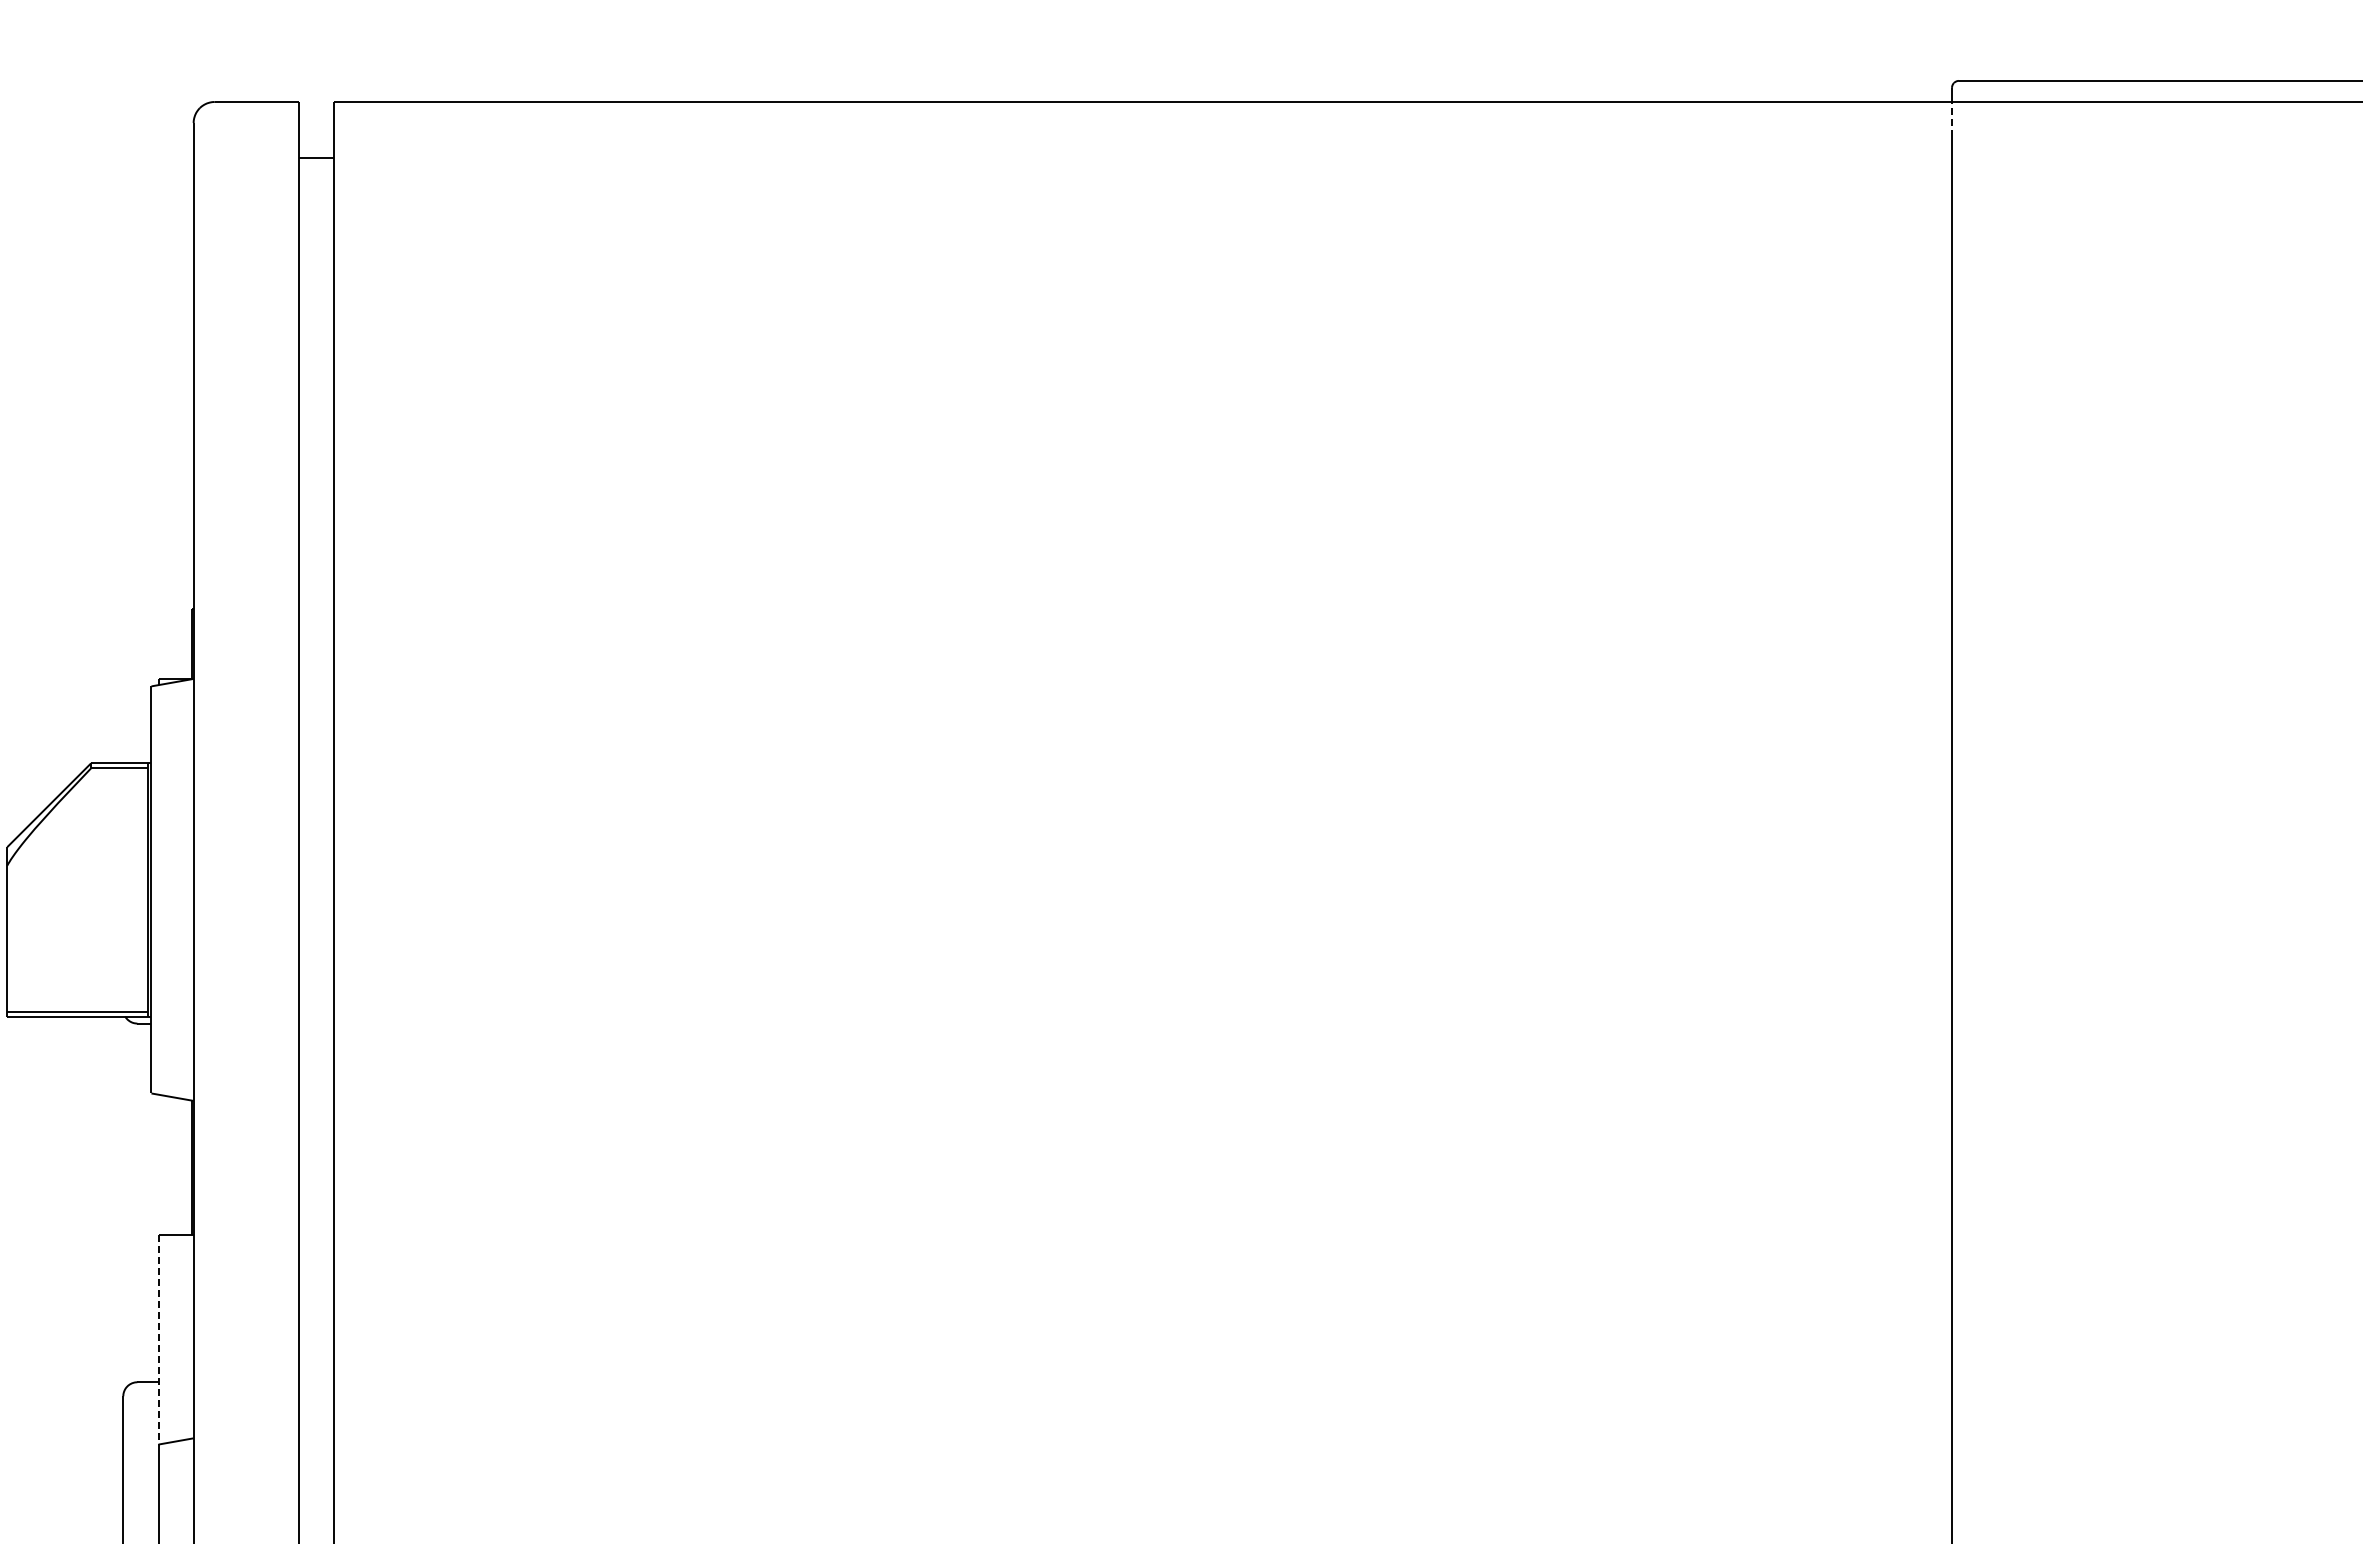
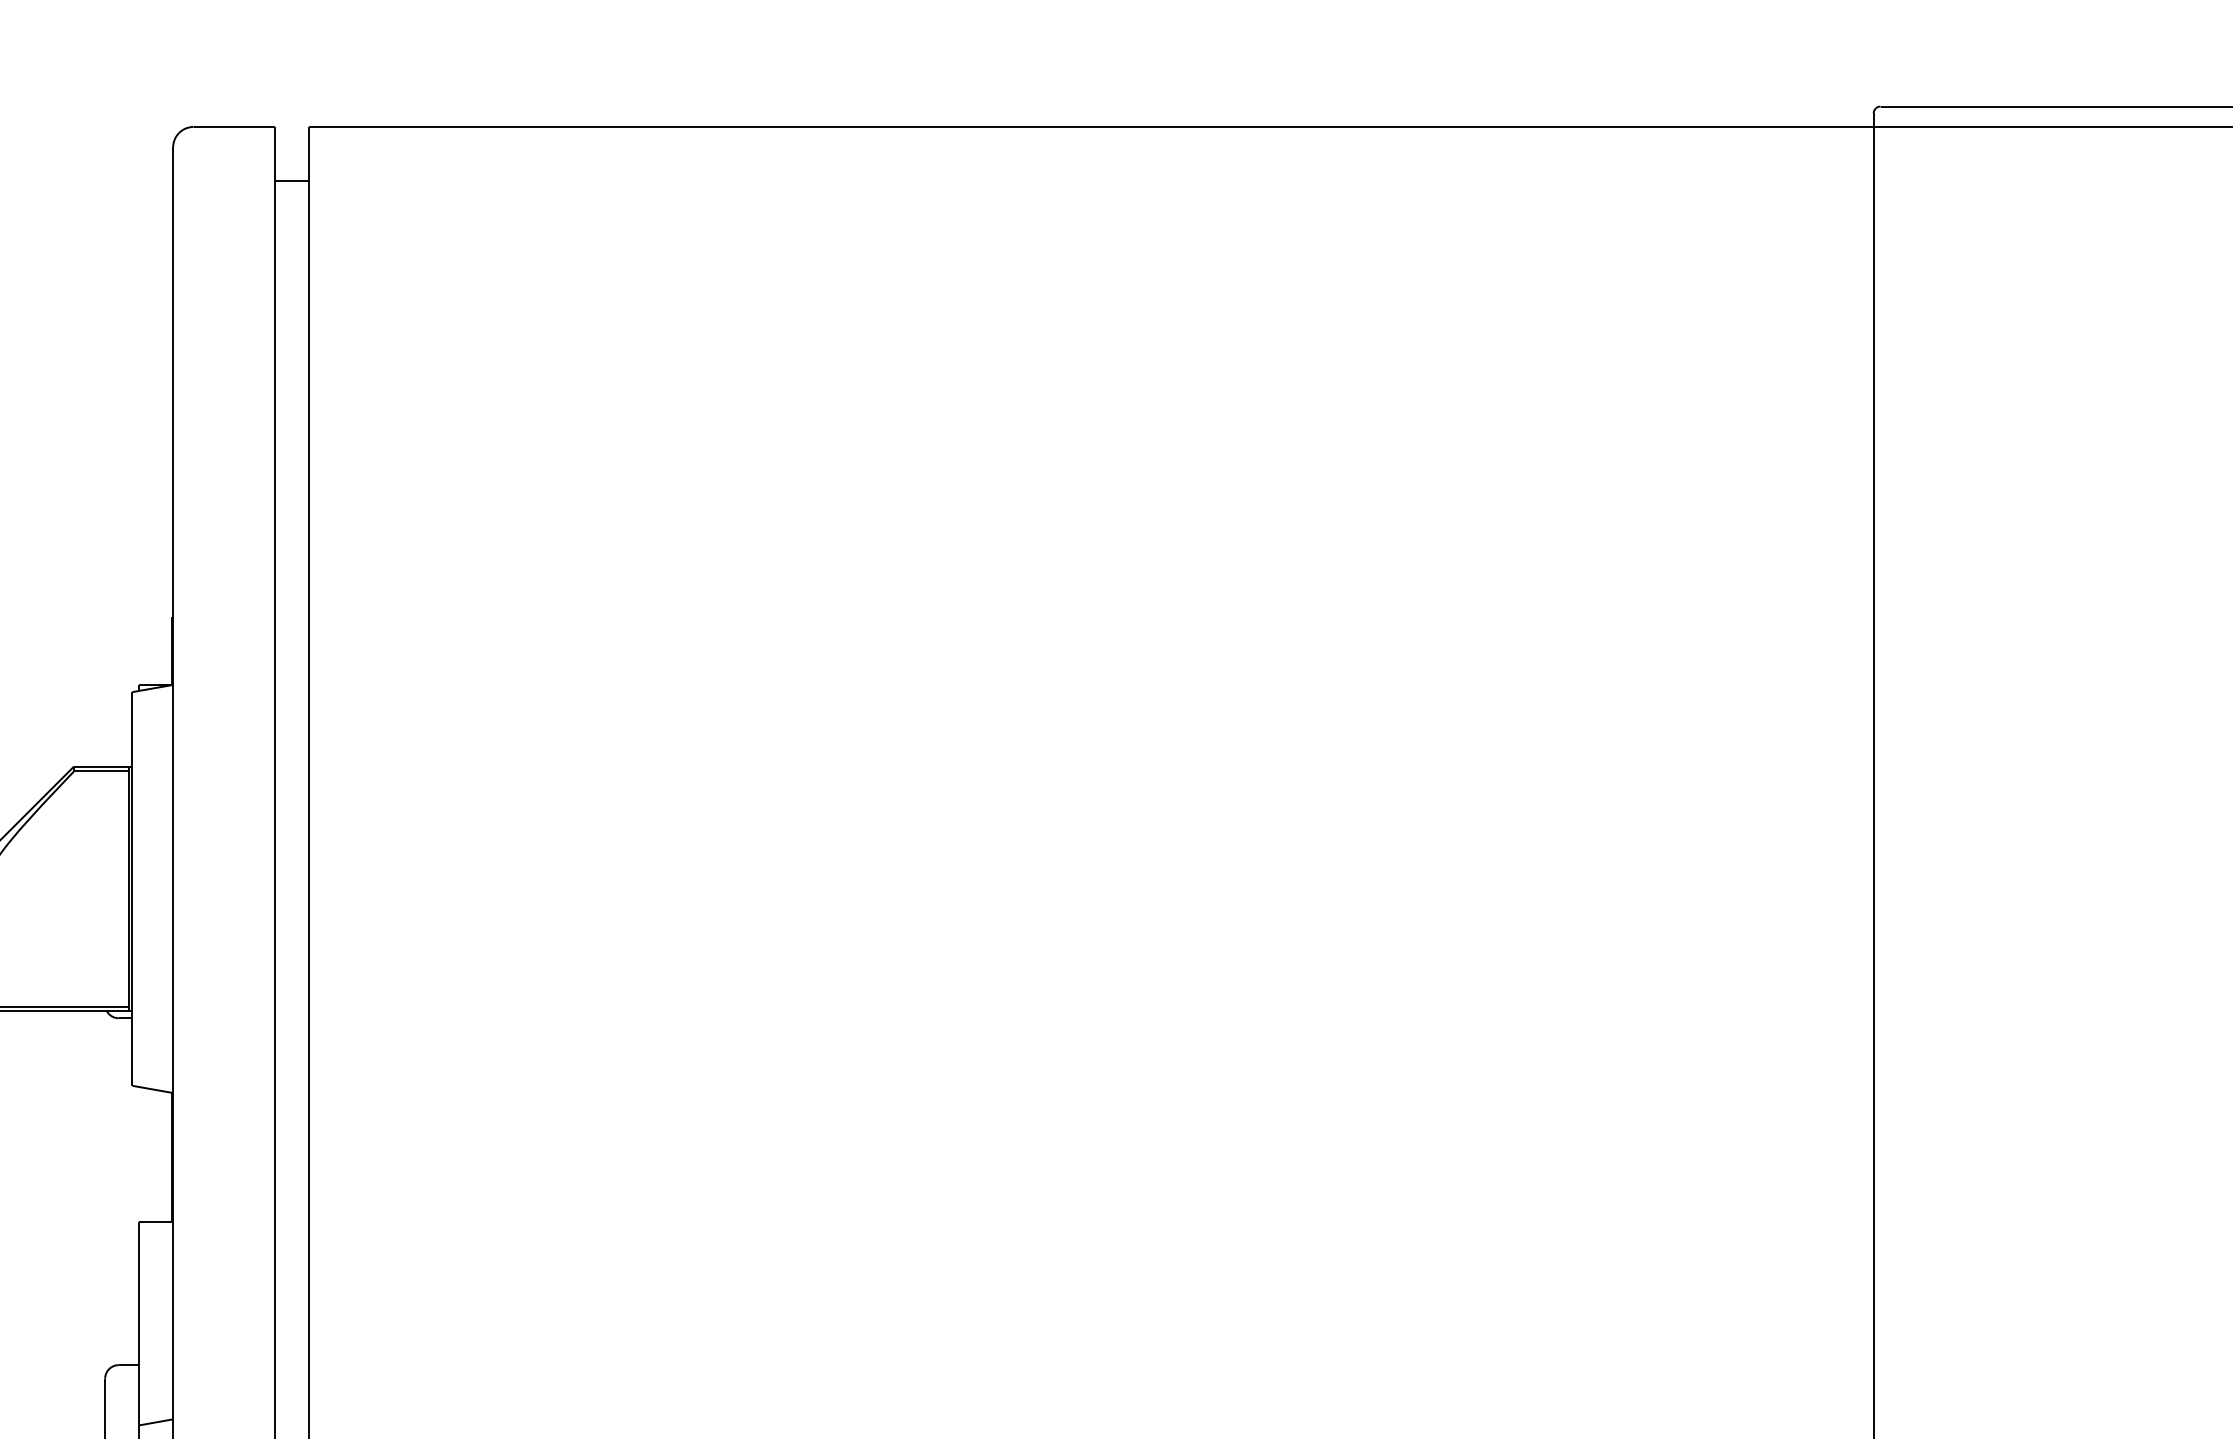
line: (1952, 119) -> (1874, 143), dashed -> solid
line: (158, 1340) -> (139, 1324), dashed -> solid

